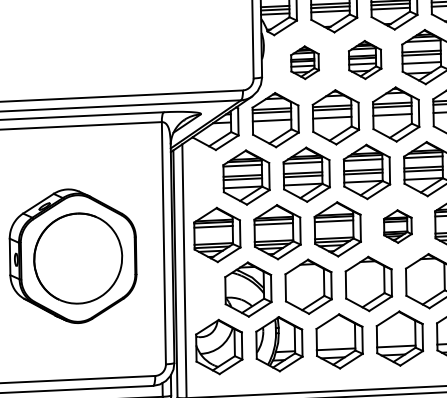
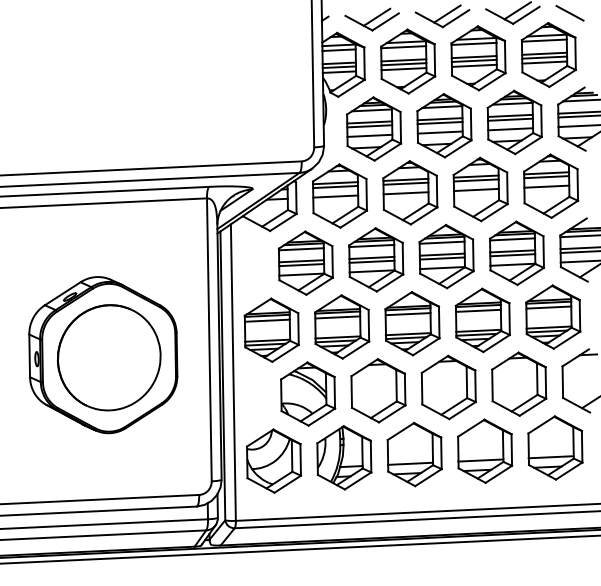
part: (365, 59) -> (444, 125), size x1.43
part: (305, 62) -> (374, 128), size x1.67
part: (397, 226) -> (482, 320), size x1.67

